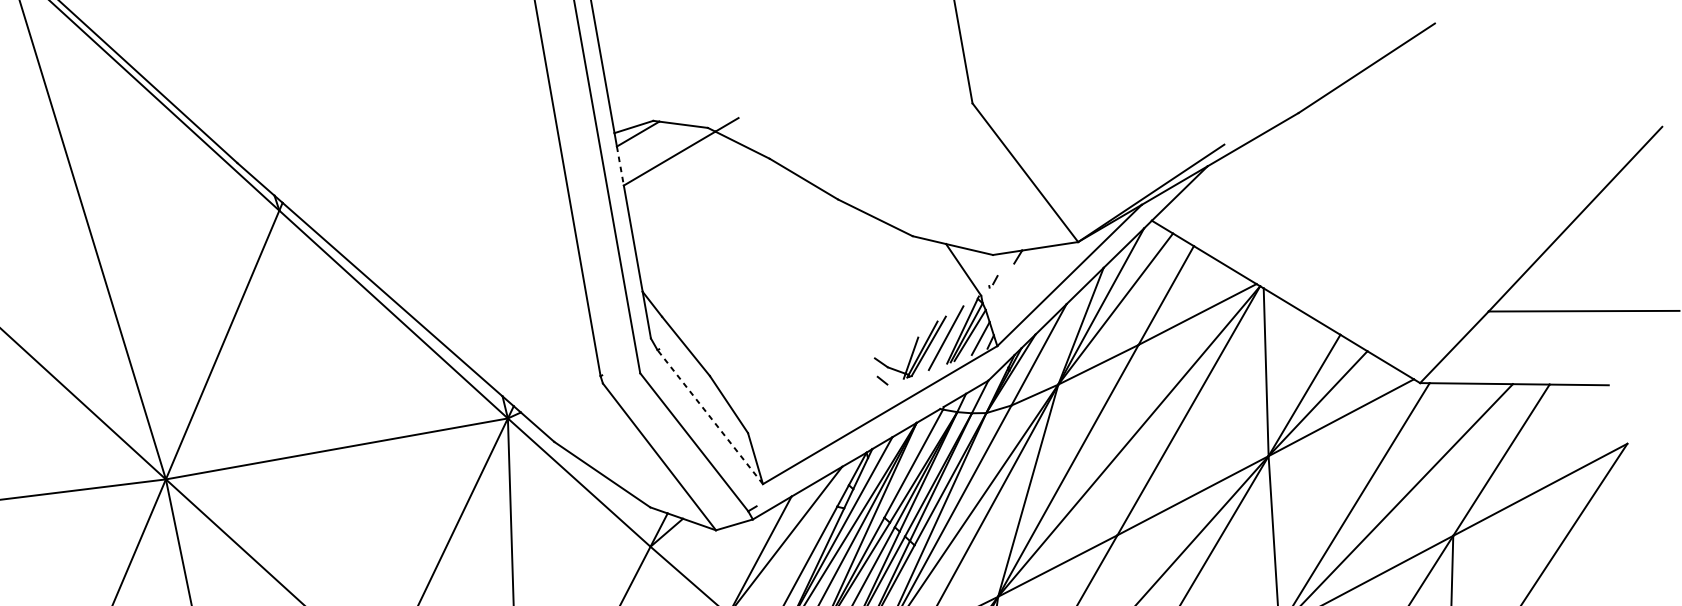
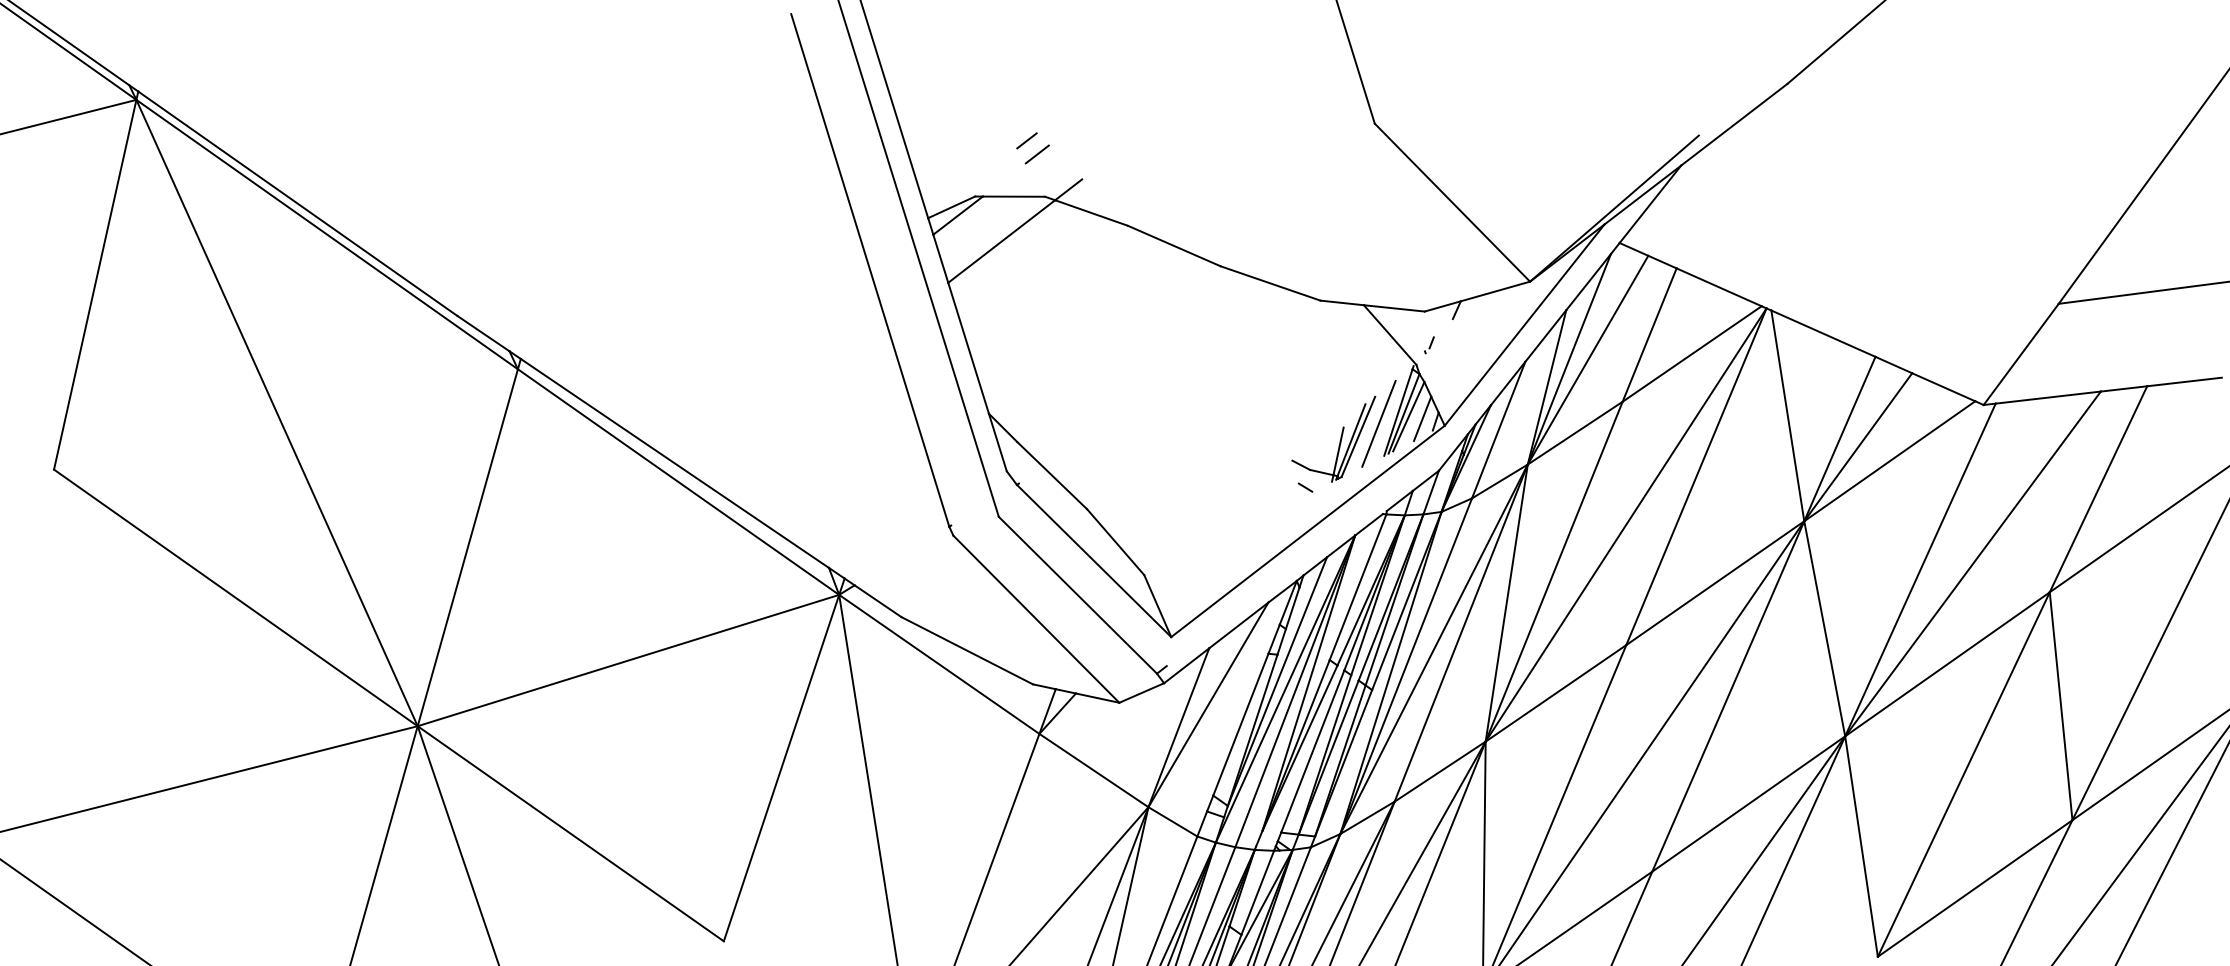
line: (698, 82) -> (1026, 140), added
line: (705, 94) -> (1036, 154), added
line: (620, 166) -> (940, 259), dashed -> solid
line: (709, 416) -> (1093, 560), dashed -> solid

